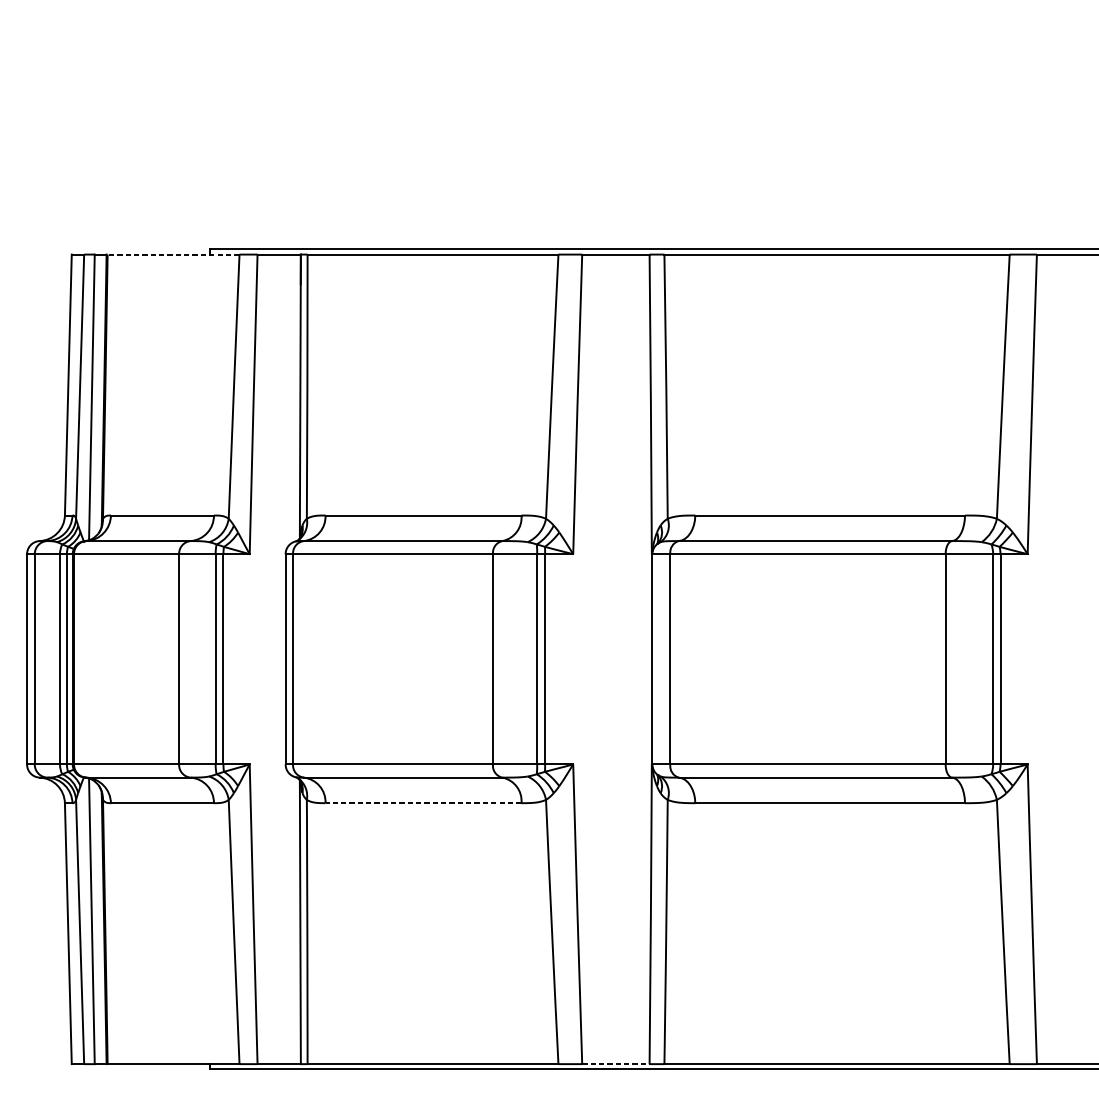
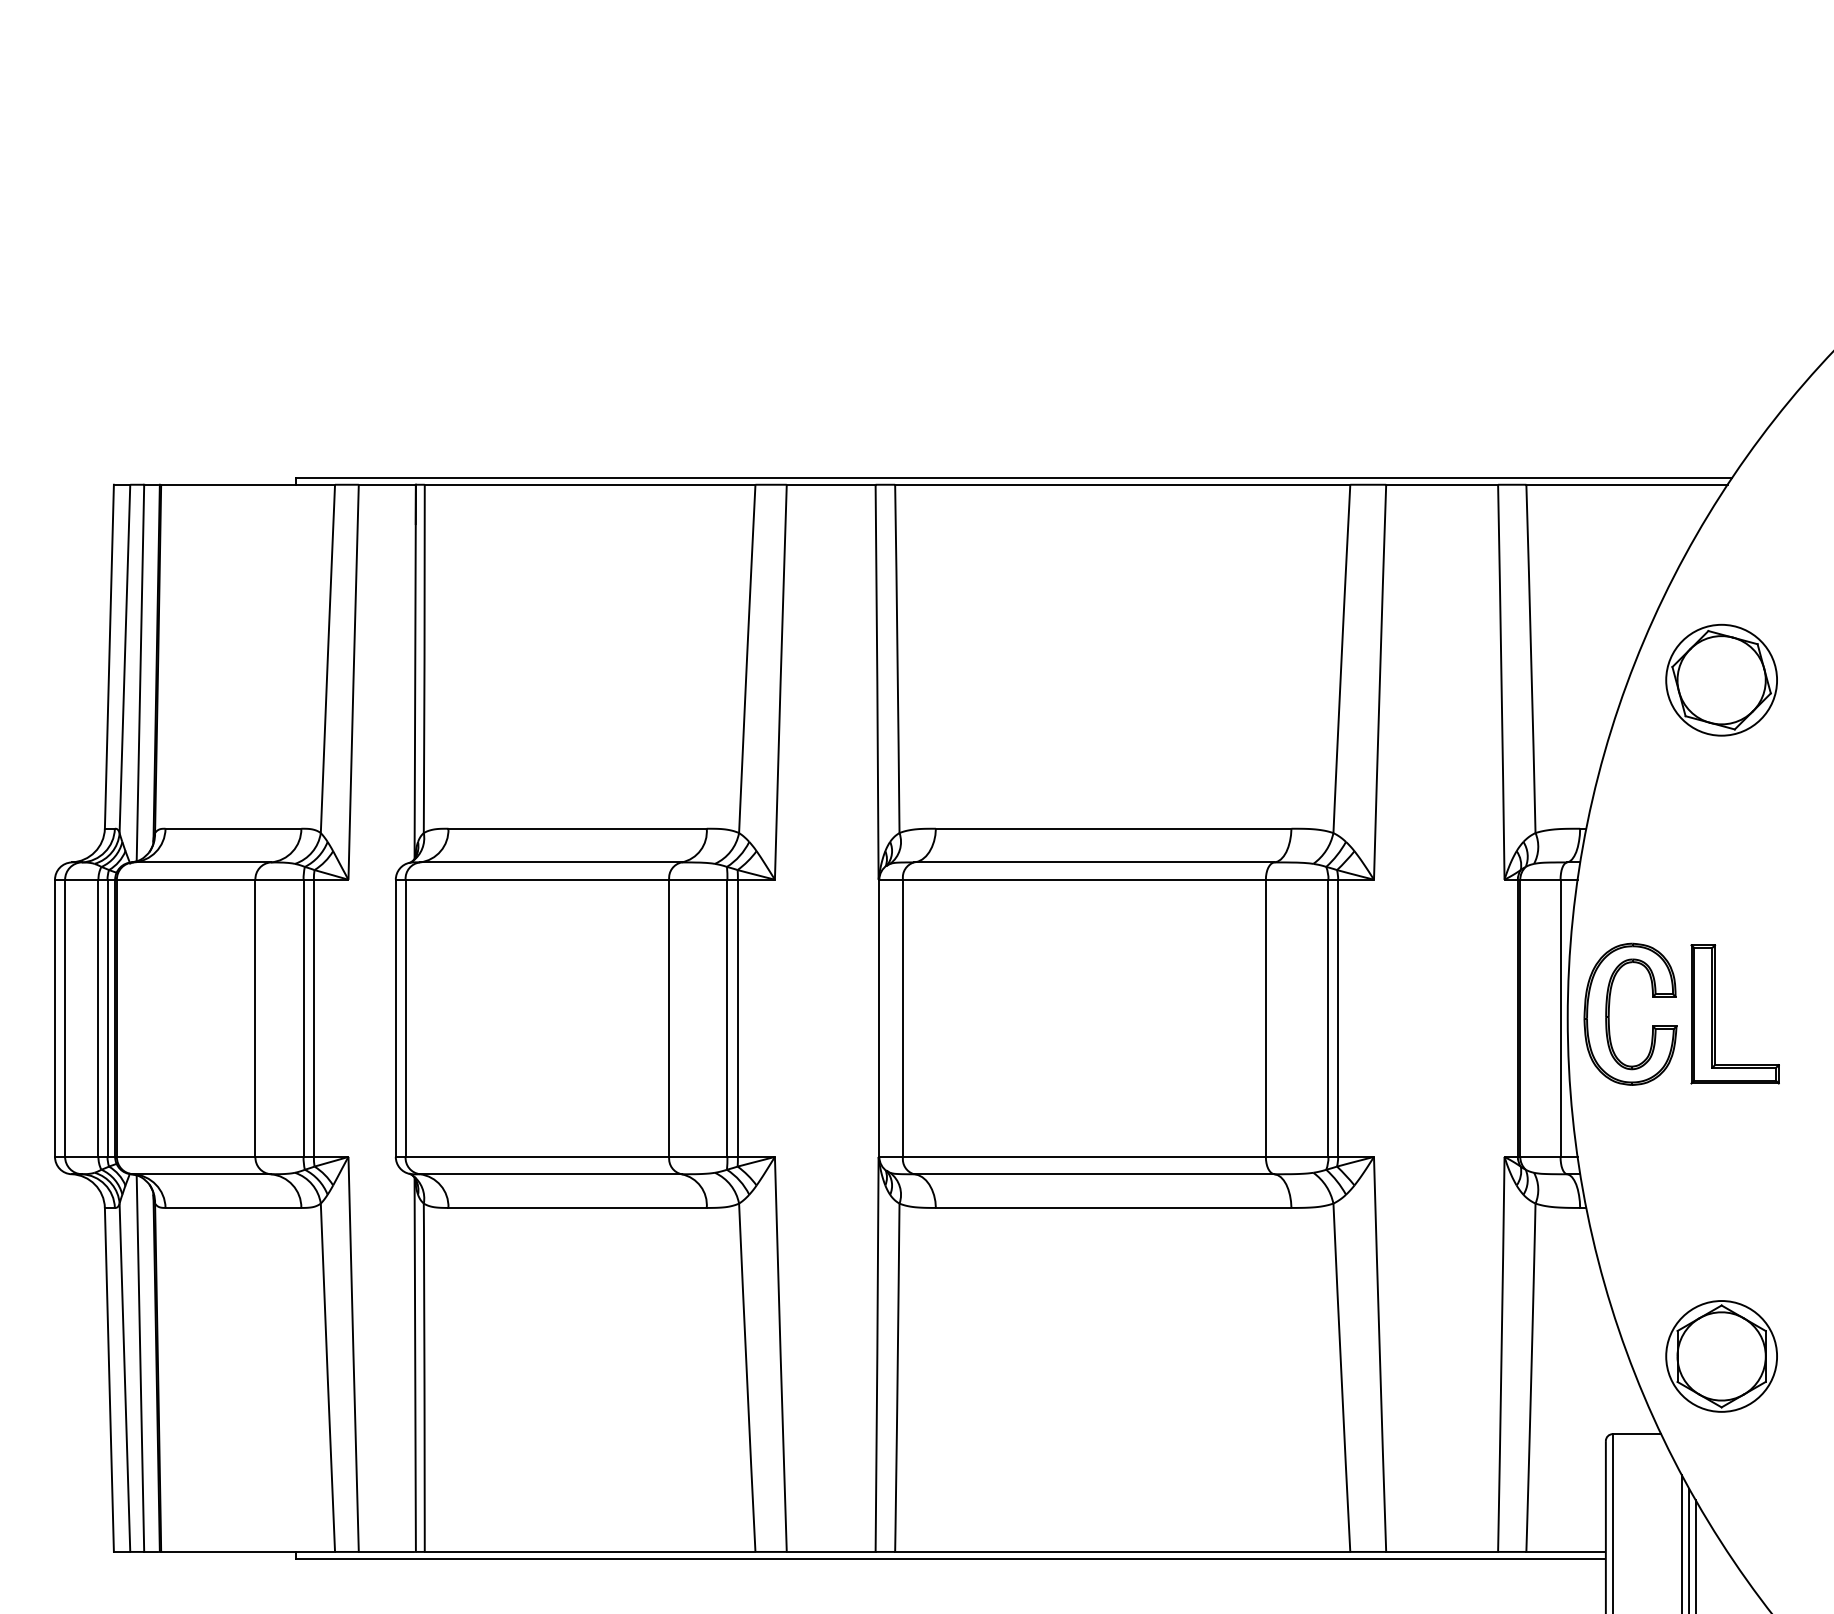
line: (173, 254) -> (248, 484), dashed -> solid
line: (423, 802) -> (577, 1207), dashed -> solid
line: (616, 1063) -> (831, 1551), dashed -> solid

